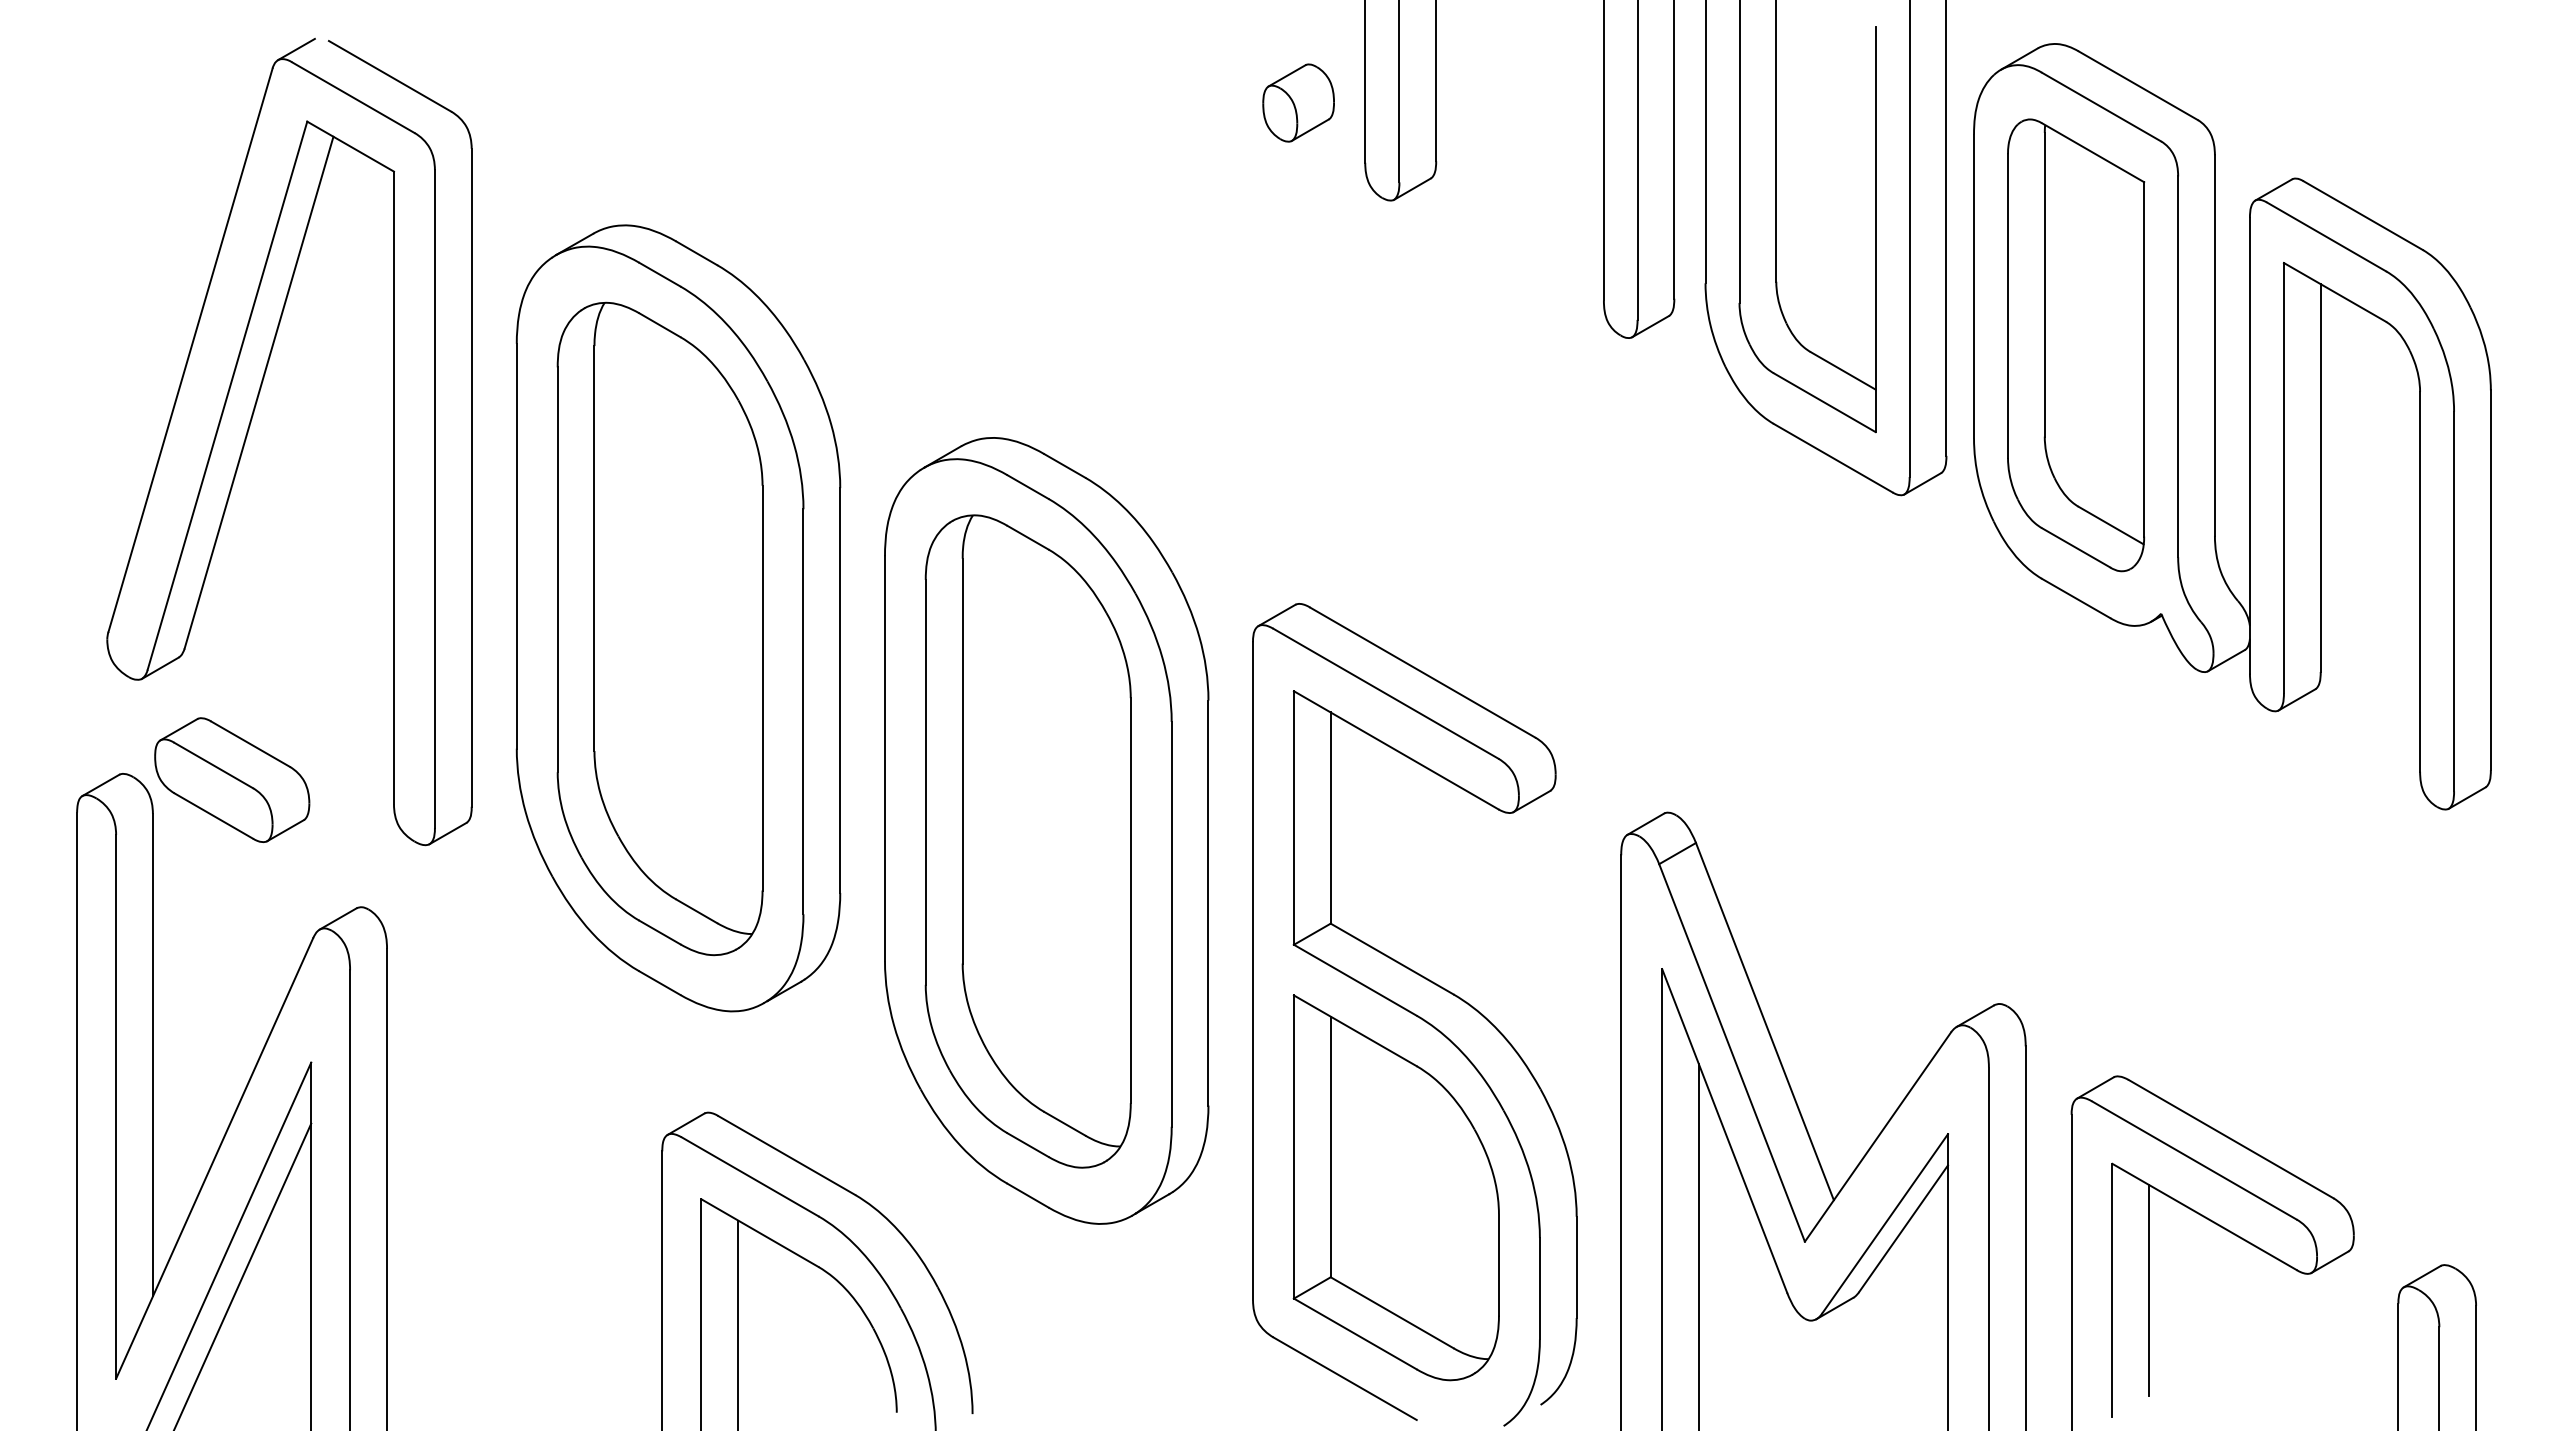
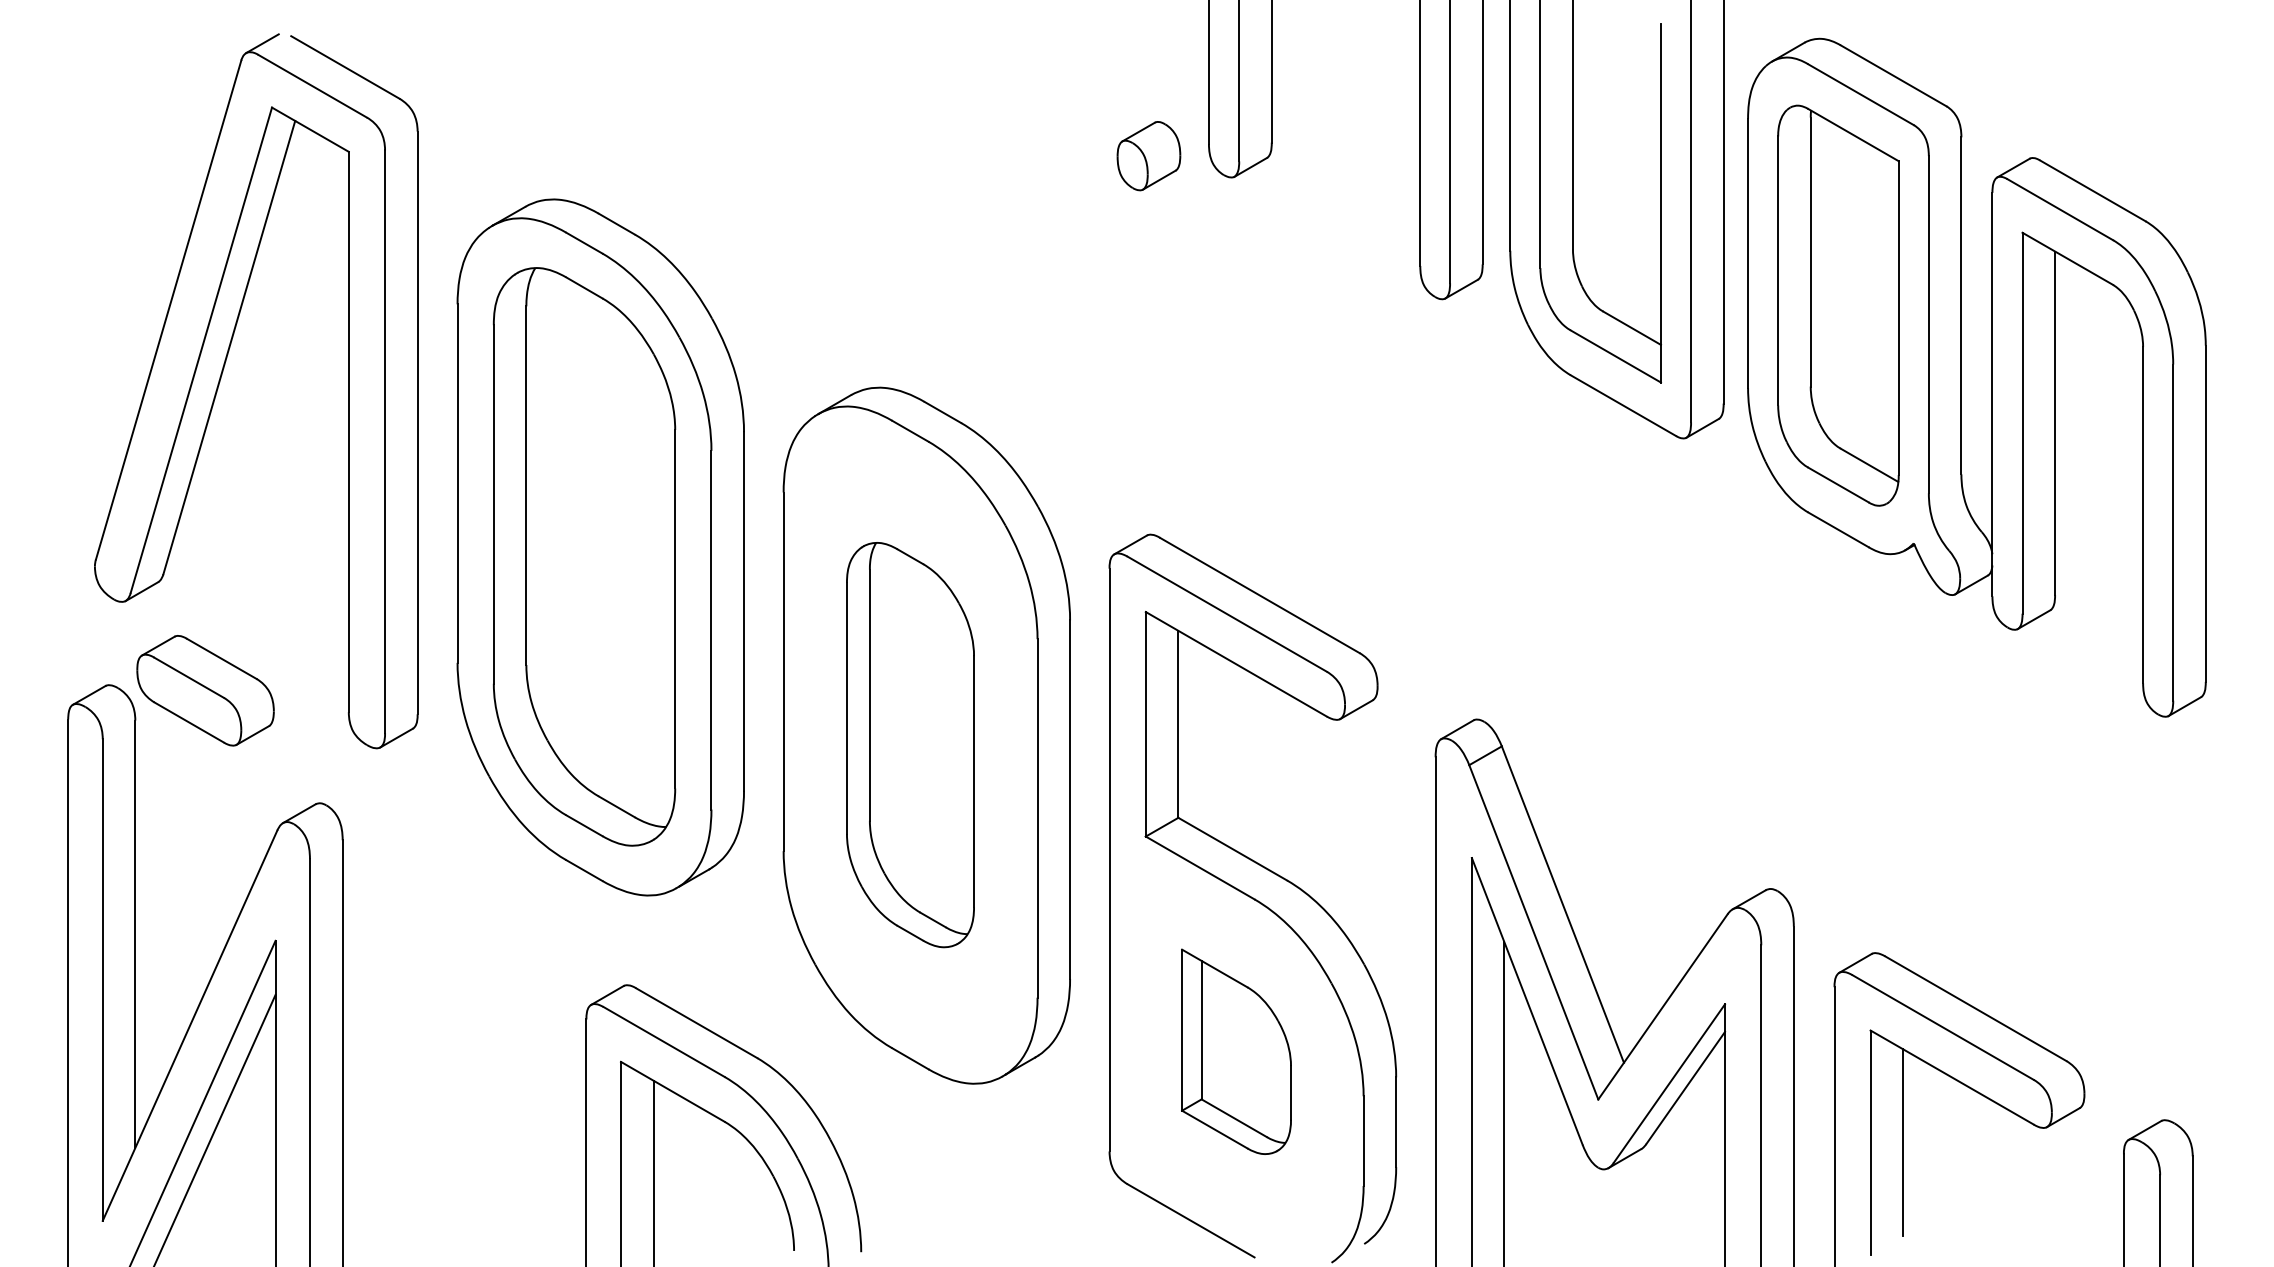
part: (1298, 103) -> (1148, 156), moved
part: (1028, 840) -> (910, 744), size x0.7
part: (1396, 1187) -> (1236, 1051), size x0.6

